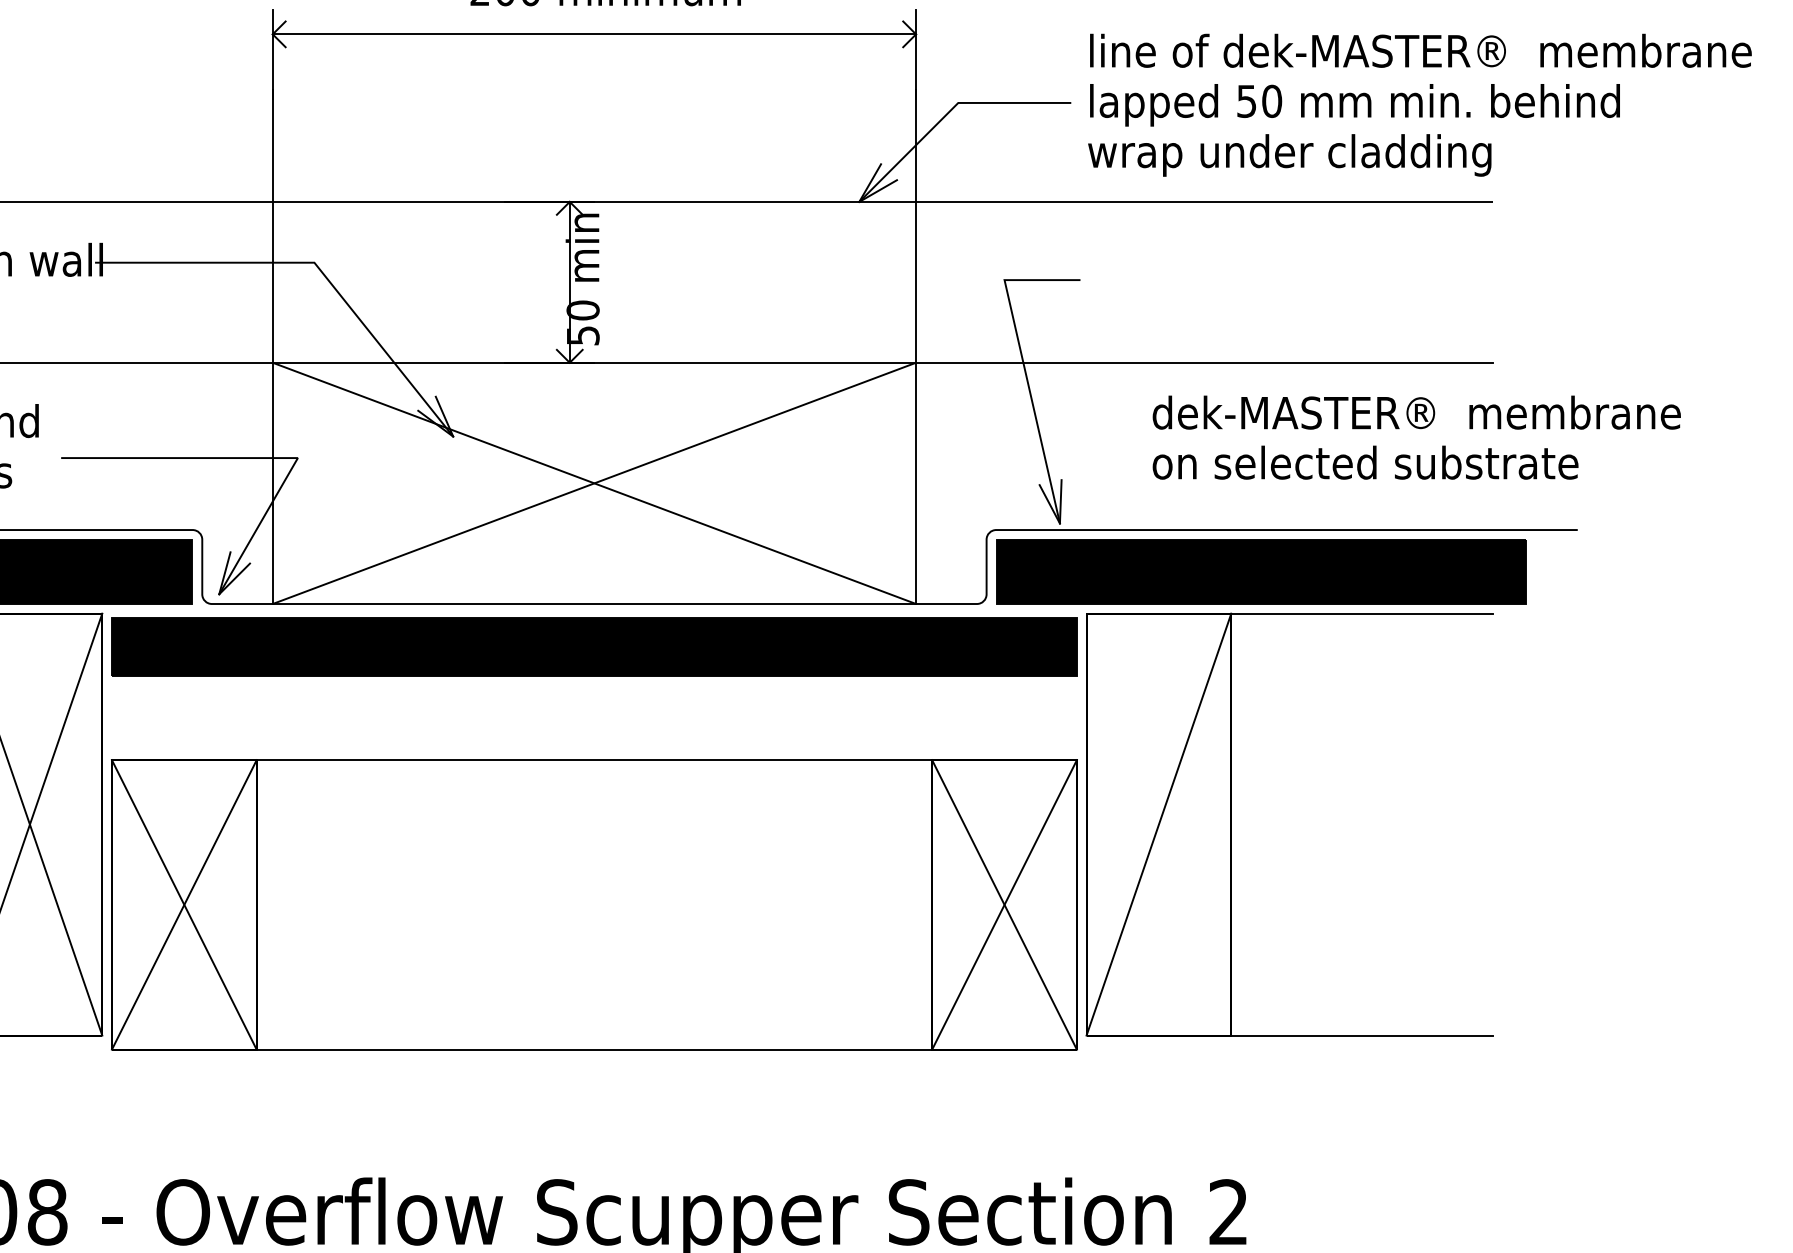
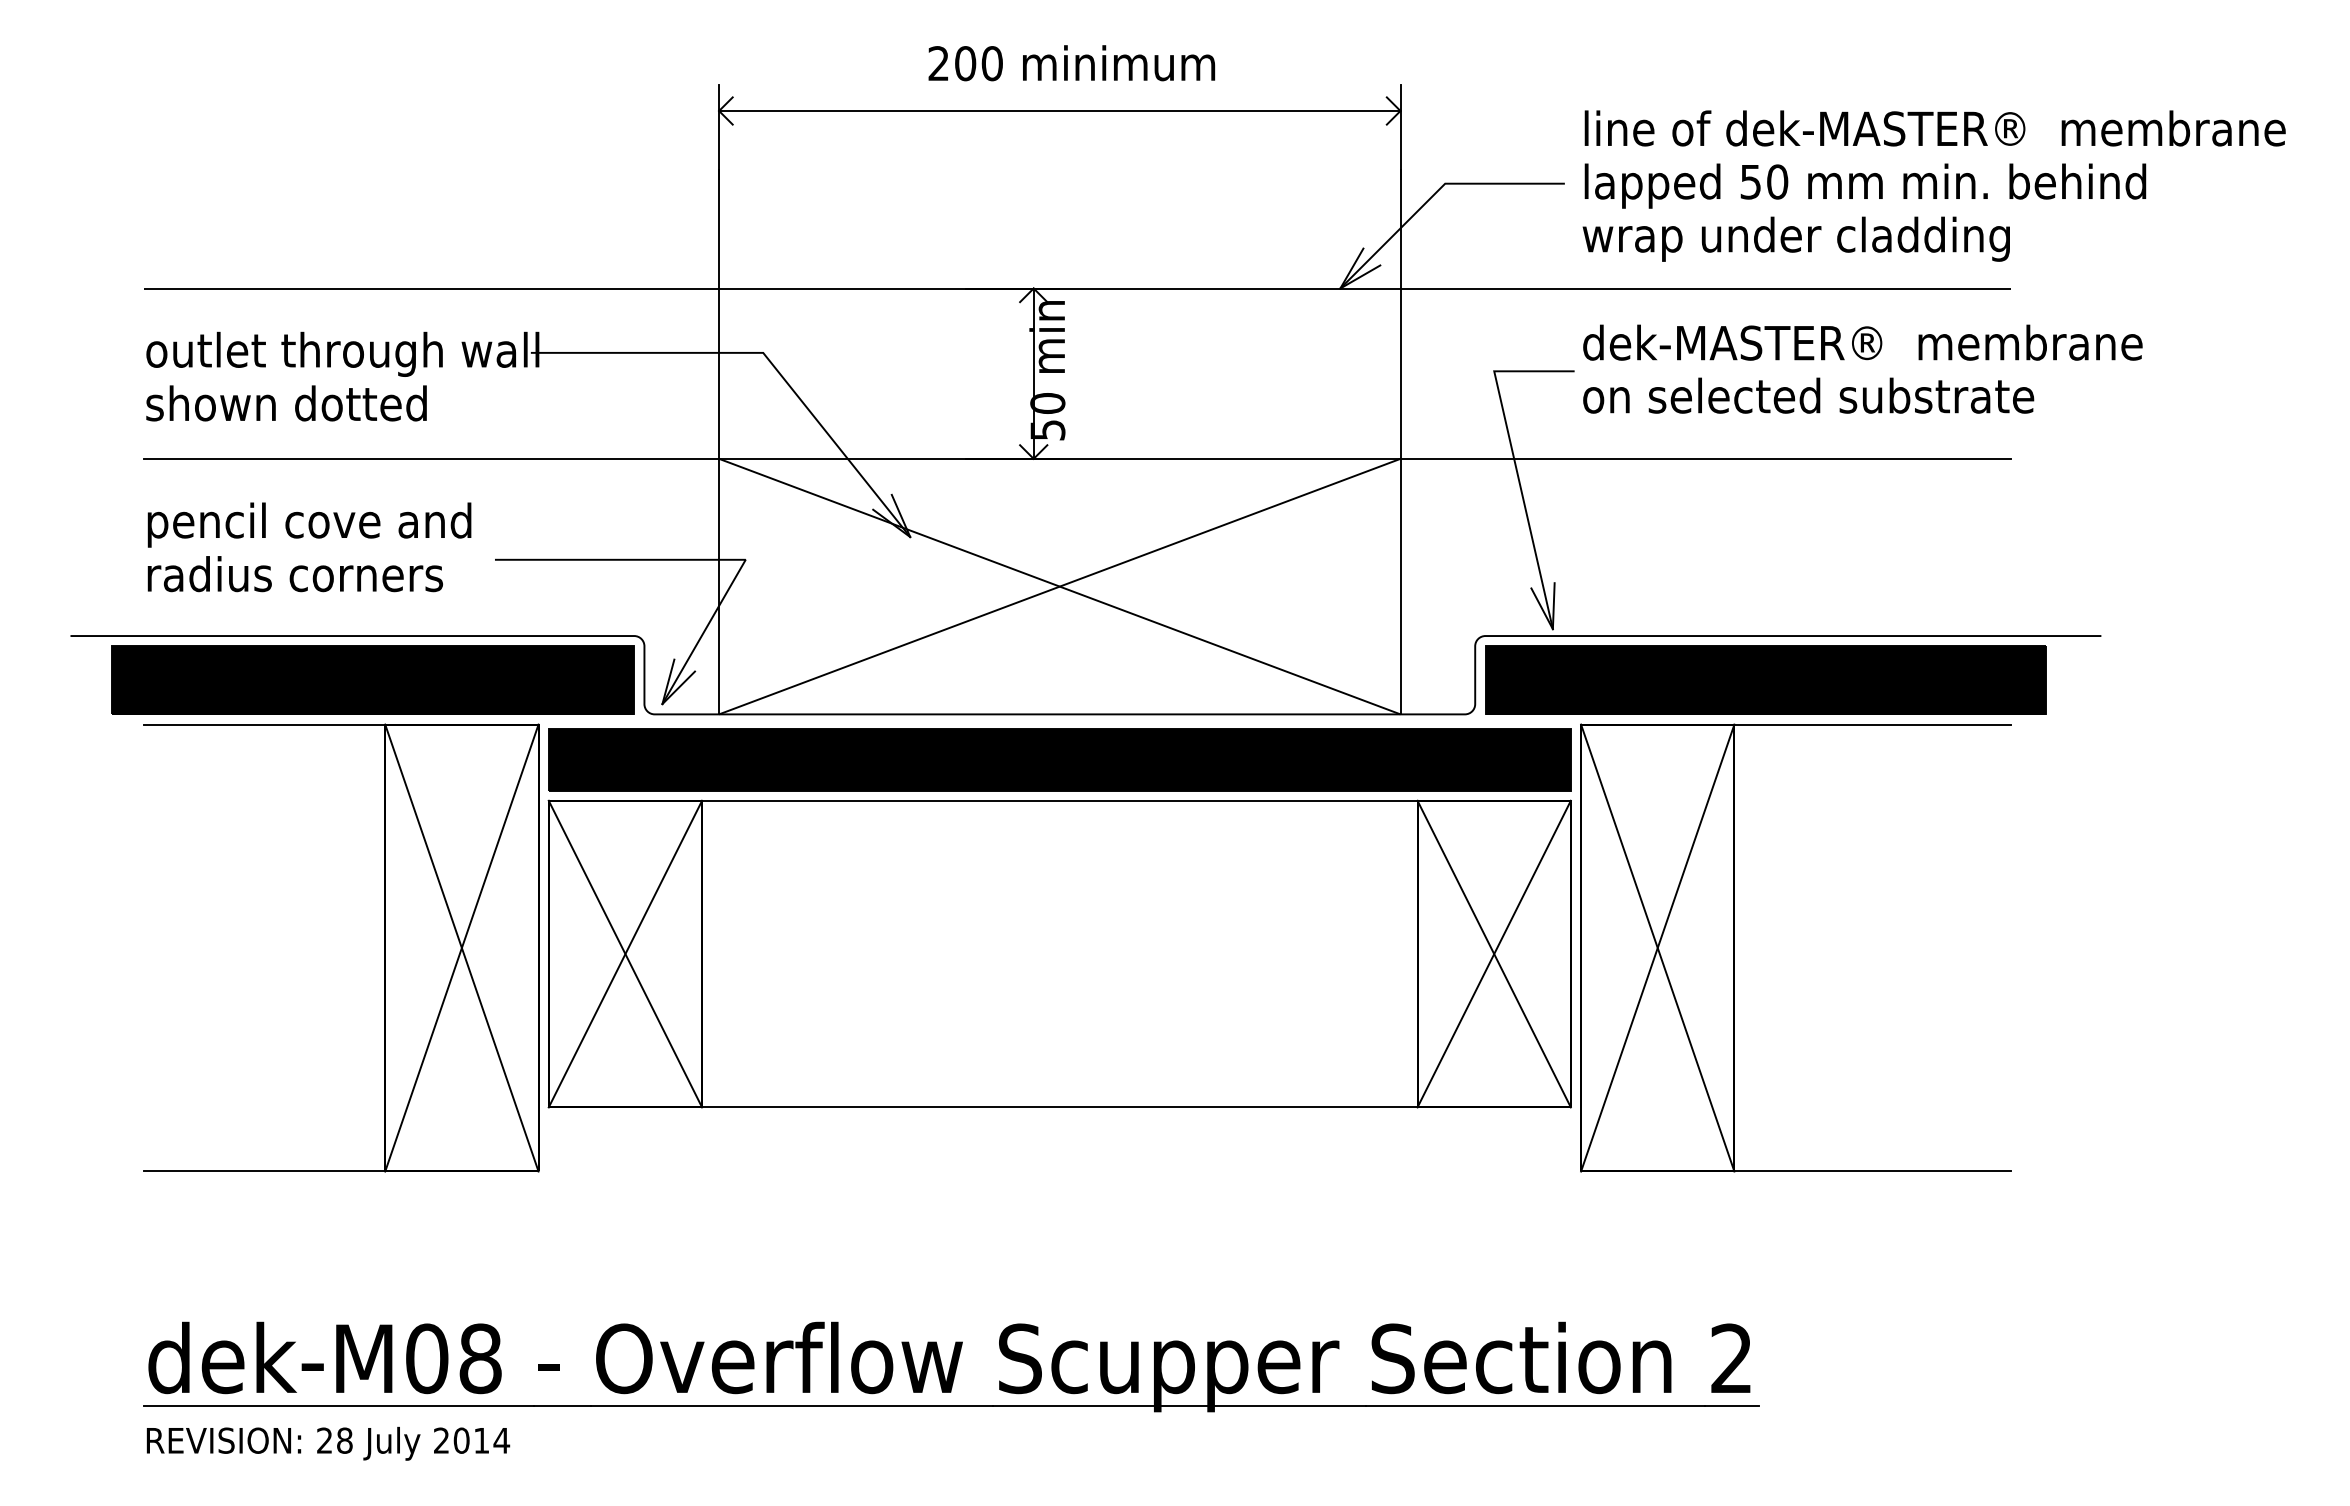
text: (1416, 437) -> (1862, 368), moved
line: (1158, 824) -> (1657, 947), added
part: (594, 904) -> (1059, 953), moved

